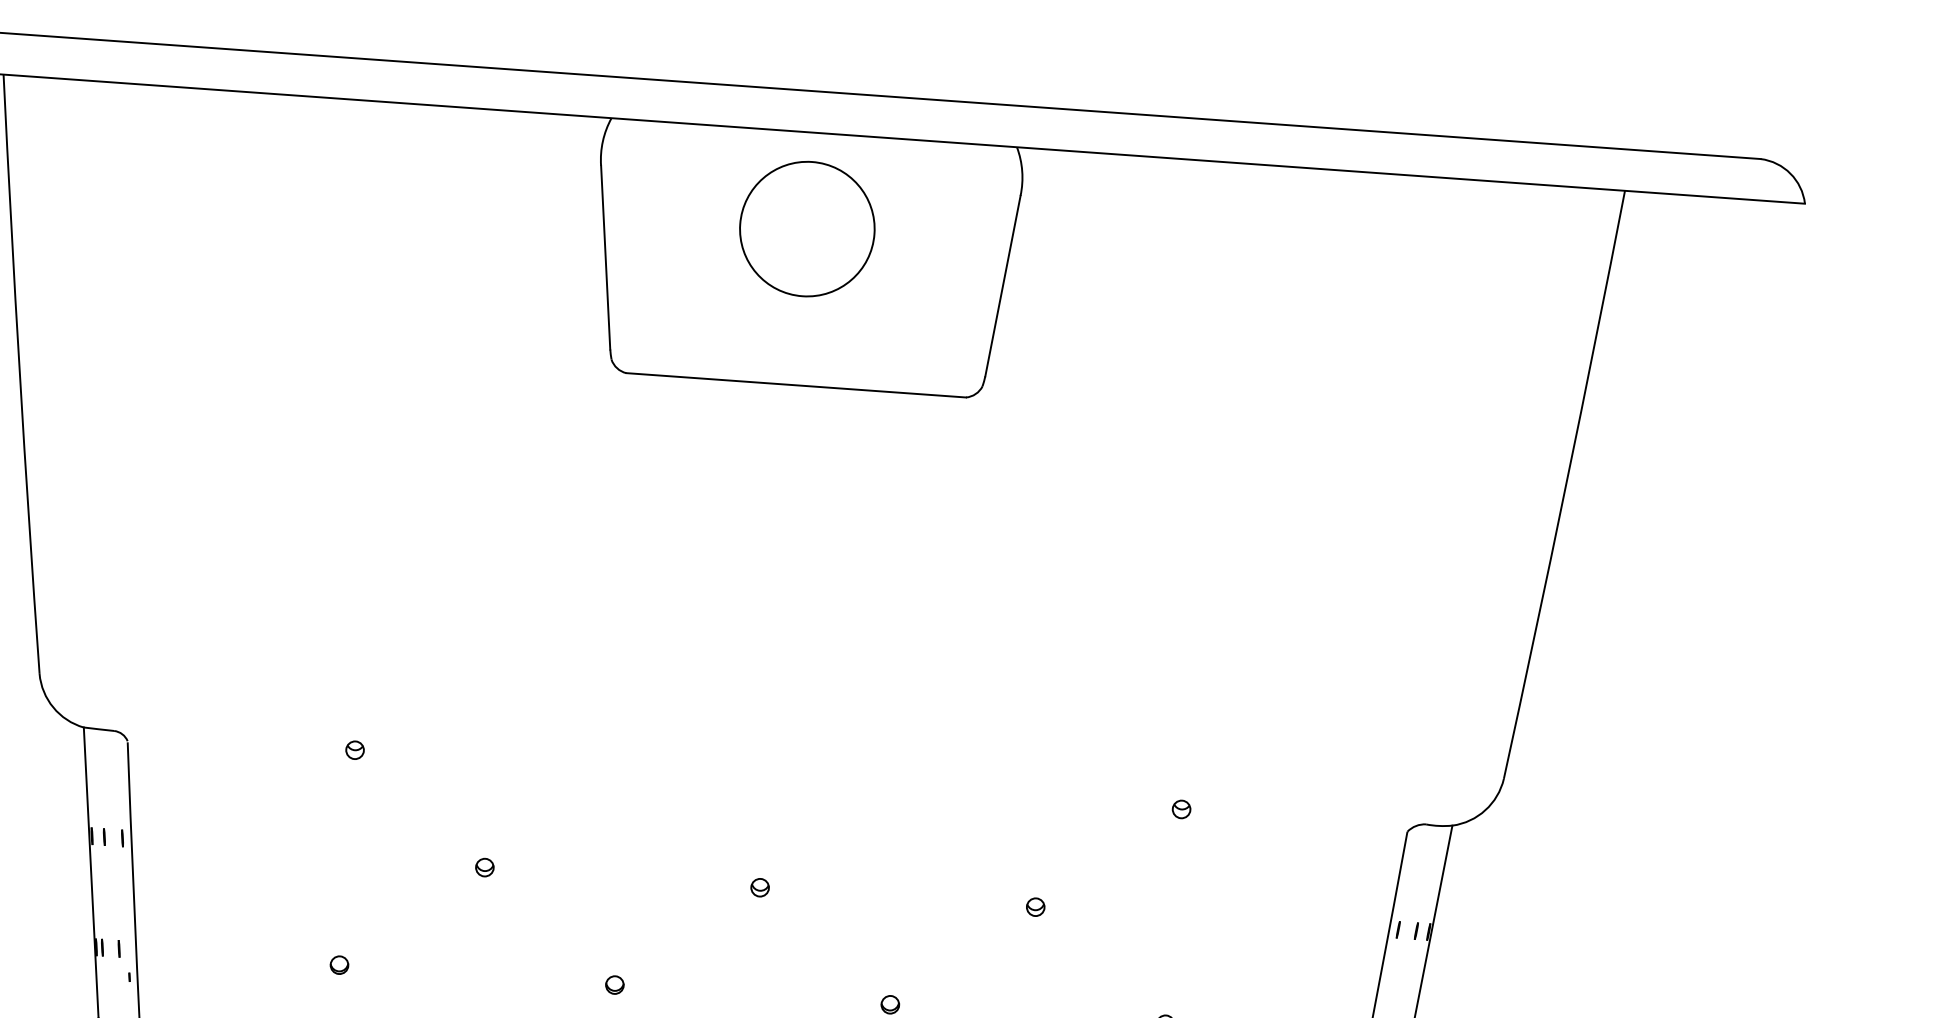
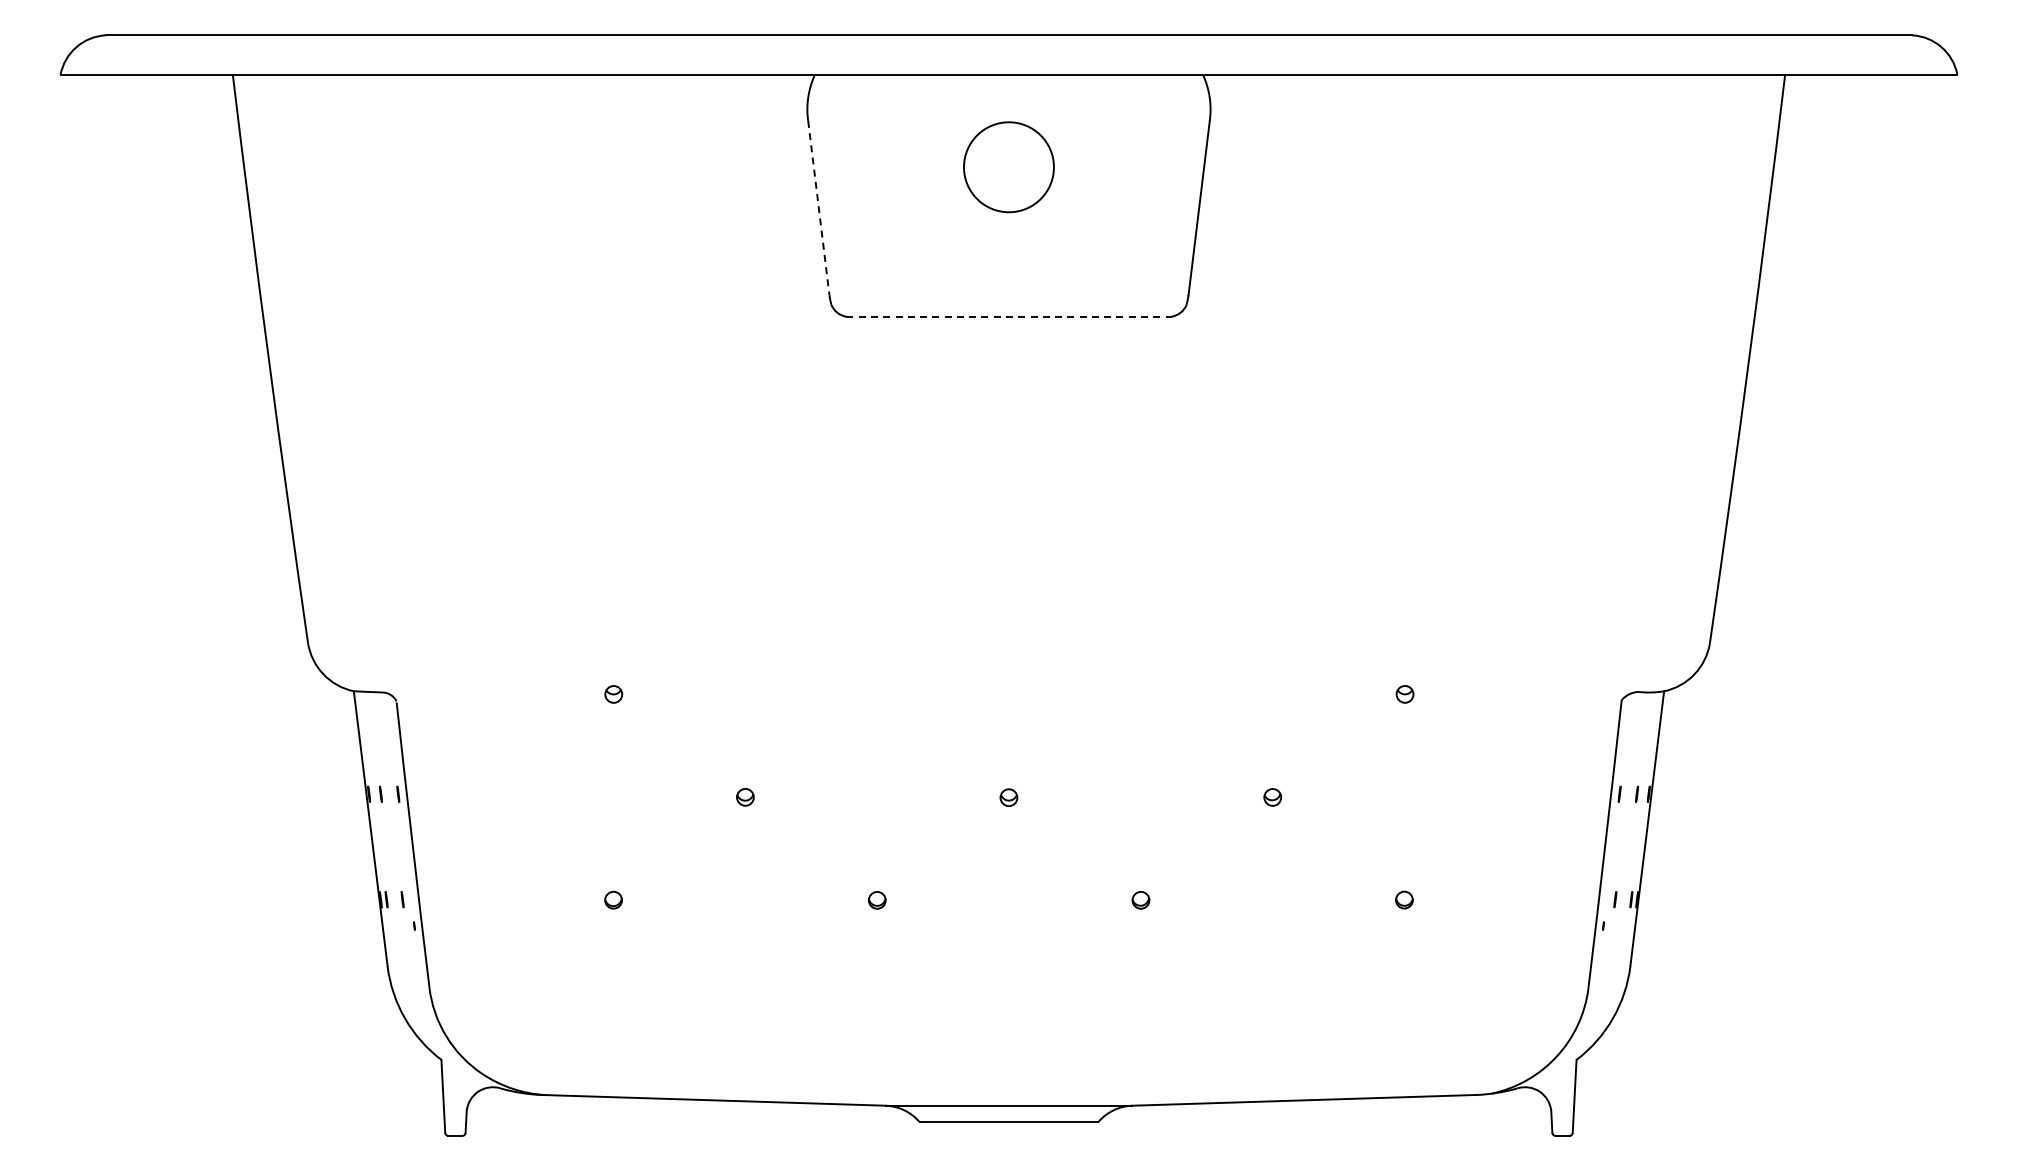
circle: (806, 229) -> (1008, 167), size x0.7
line: (605, 258) -> (818, 208), solid -> dashed
line: (796, 385) -> (1009, 316), solid -> dashed

